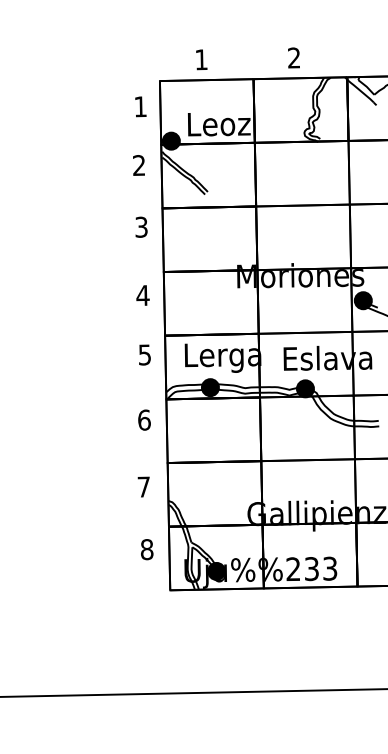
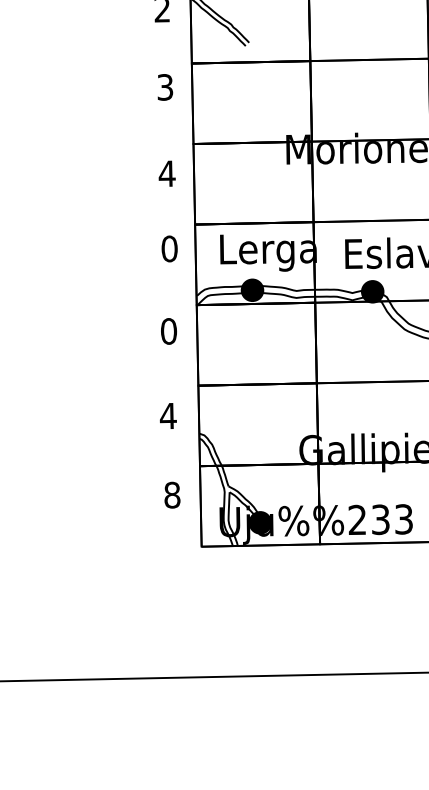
text: (144, 354) -> (169, 248), 5 -> 0
text: (144, 419) -> (169, 330), 6 -> 0
text: (143, 486) -> (167, 415), 7 -> 4

